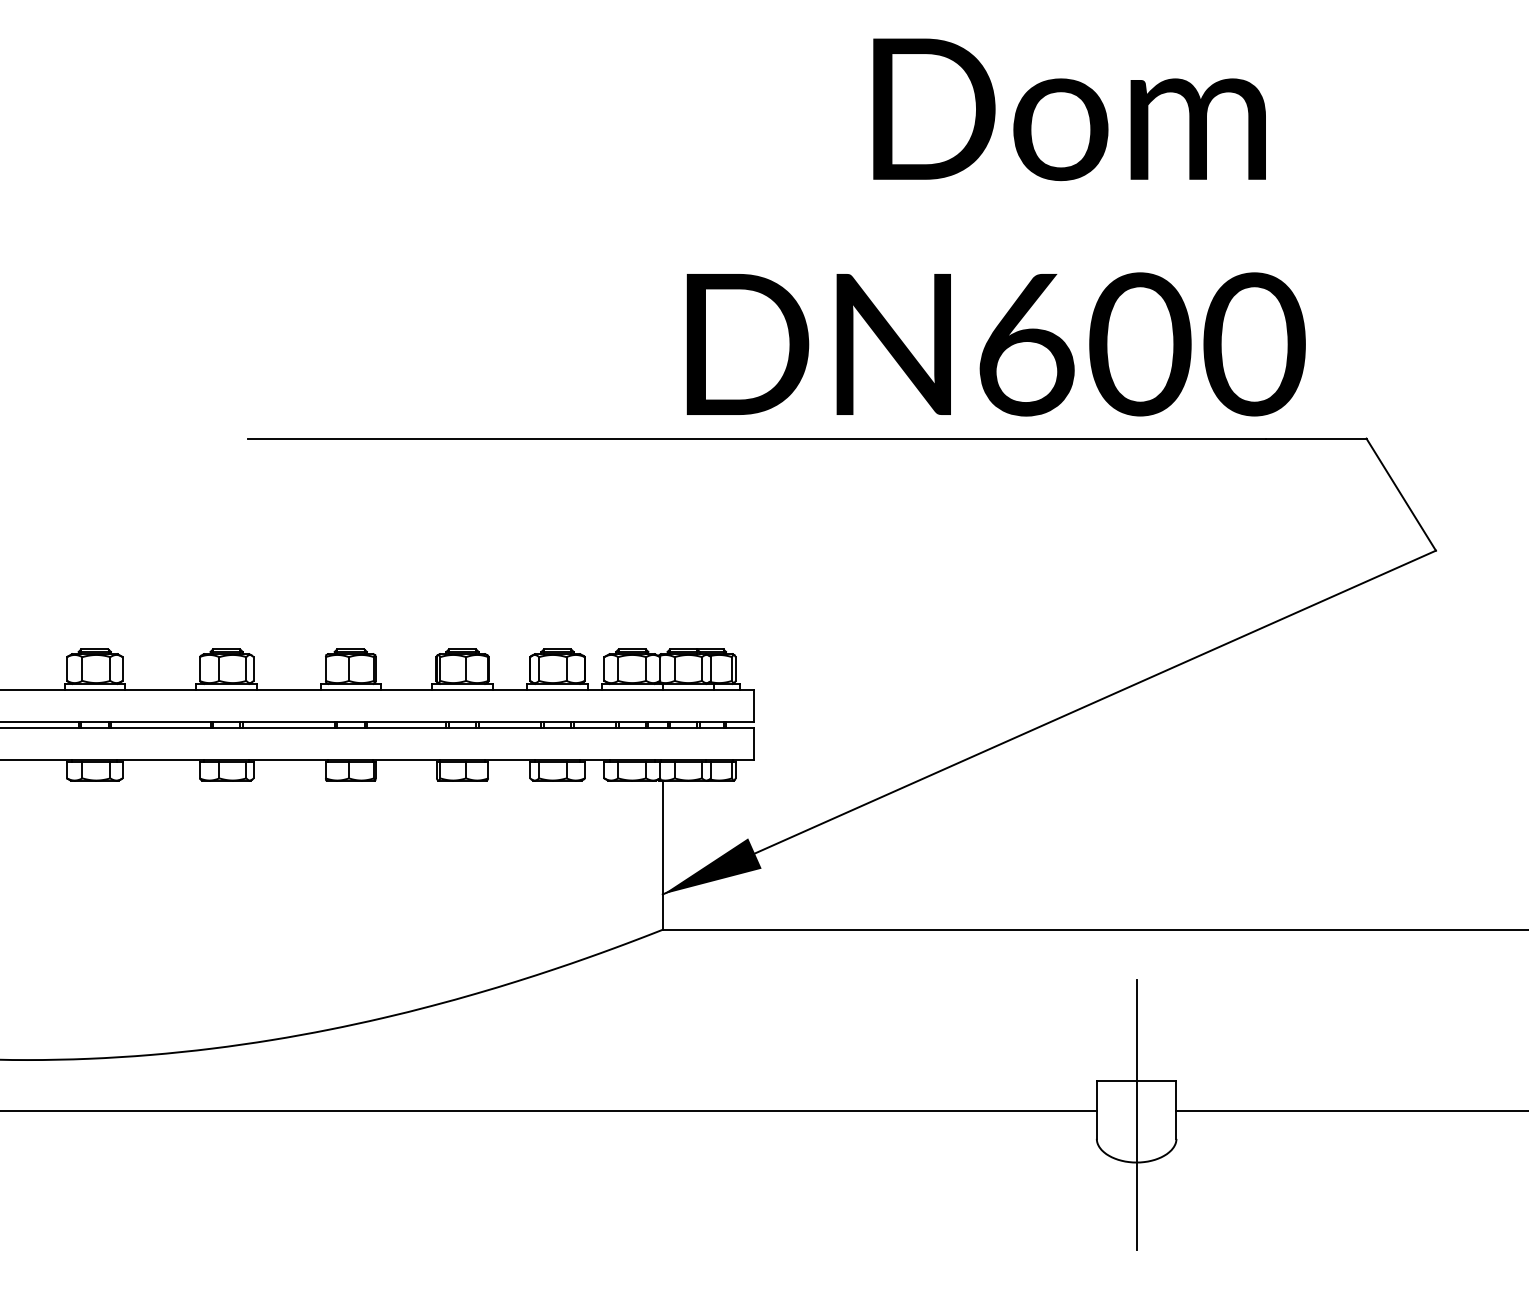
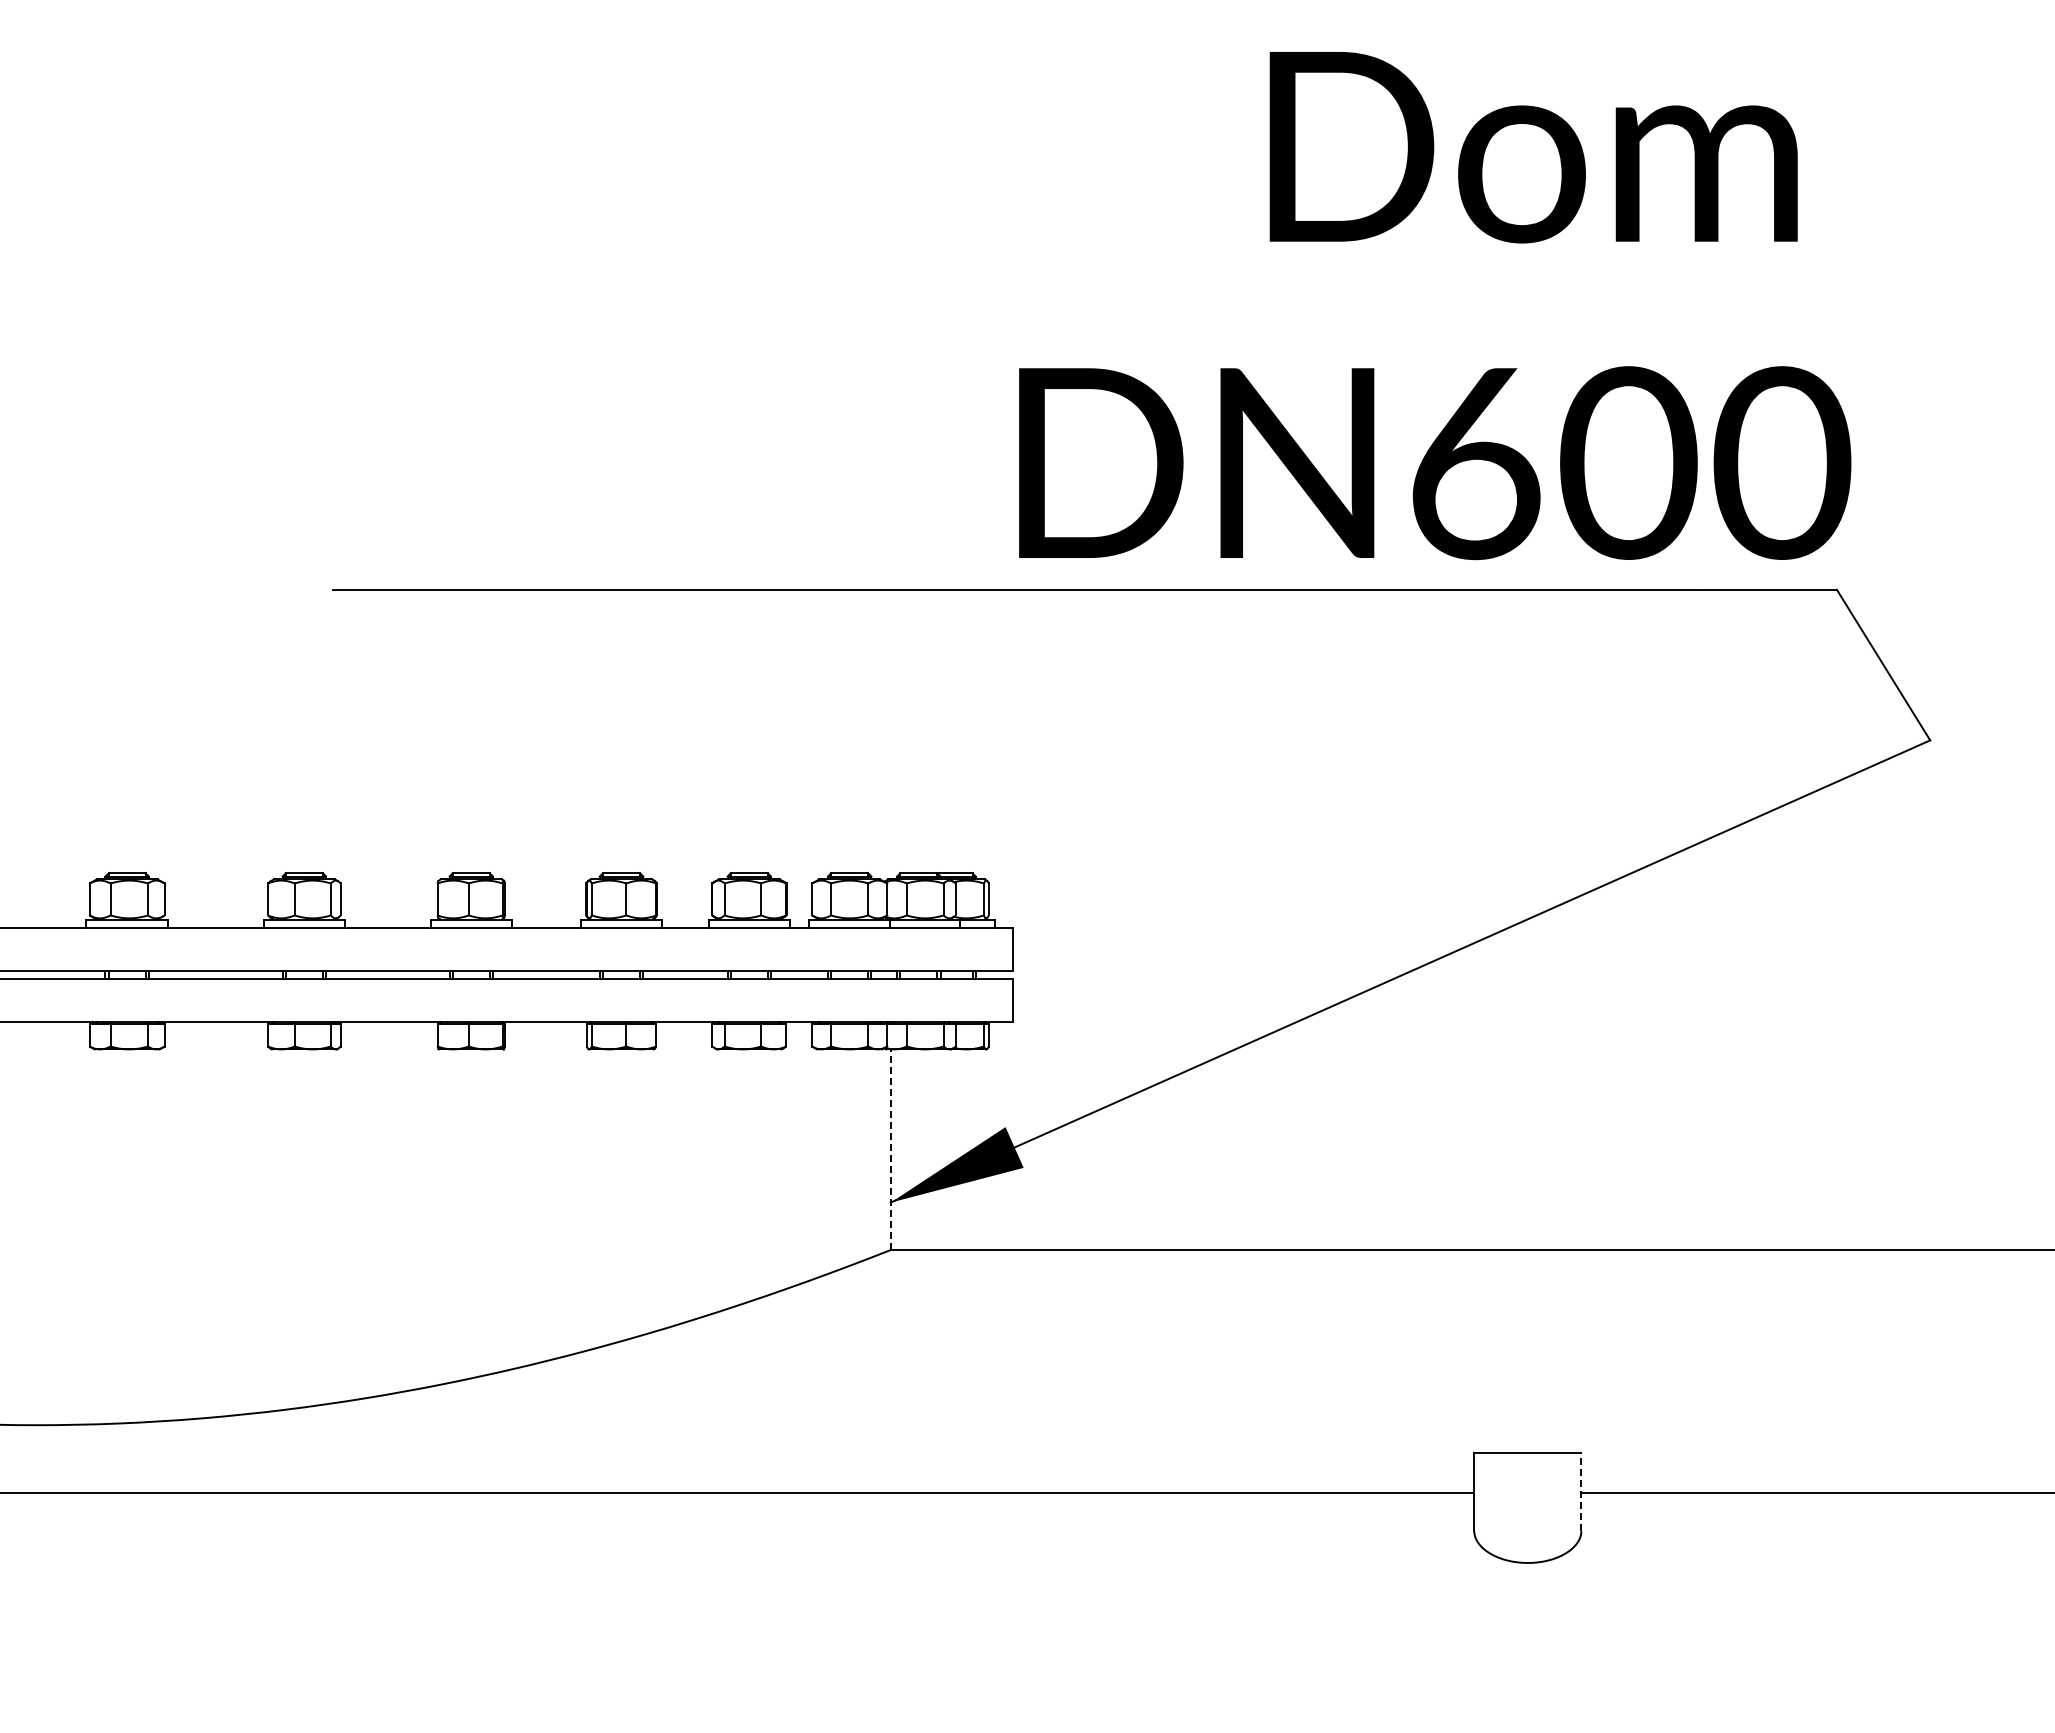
text: (996, 227) -> (1435, 306), moved
line: (662, 854) -> (890, 1149), solid -> dashed
line: (1176, 1110) -> (1581, 1492), solid -> dashed
line: (1136, 1115) -> (1527, 1499), removed

